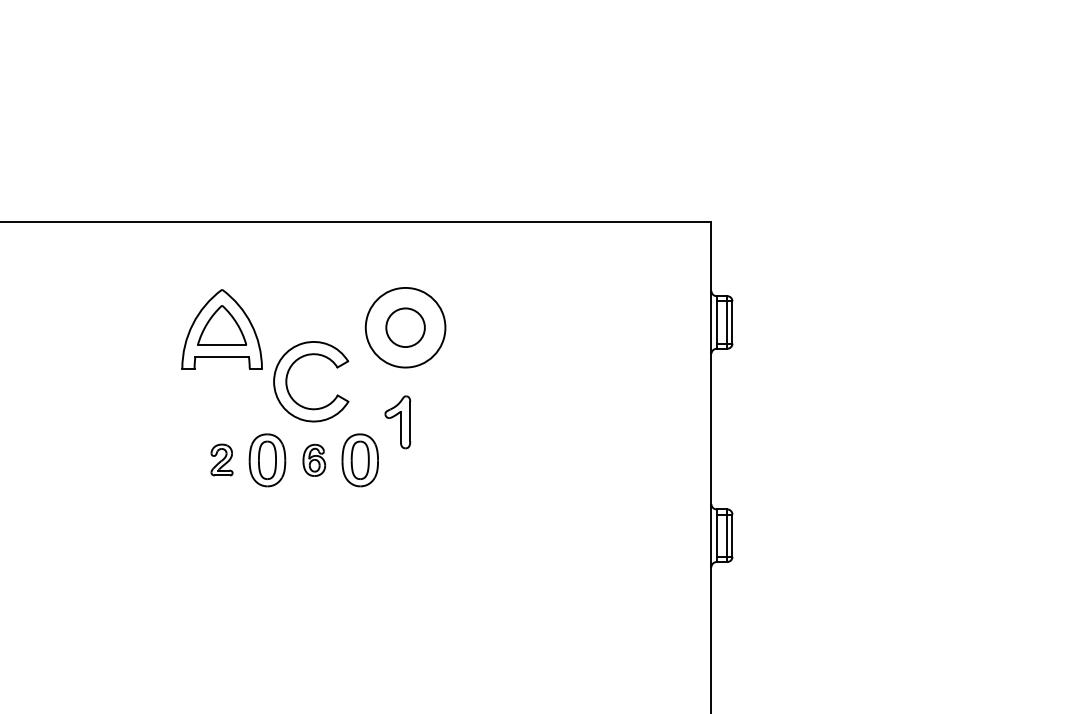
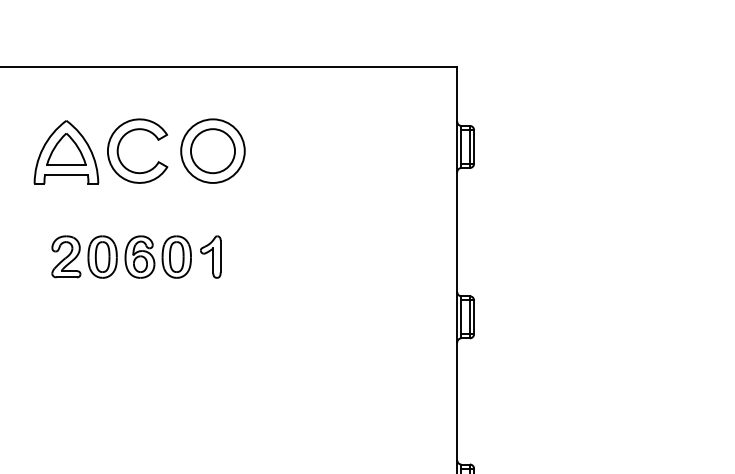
circle: (405, 327) -> (212, 150), size x1.43
part: (287, 381) -> (118, 150), moved
part: (397, 422) -> (210, 257), moved
part: (221, 459) -> (65, 256), size x1.67
part: (314, 460) -> (140, 257), size x1.67

